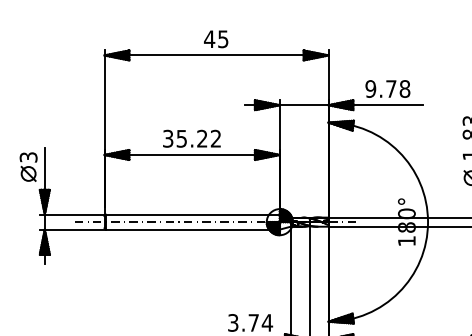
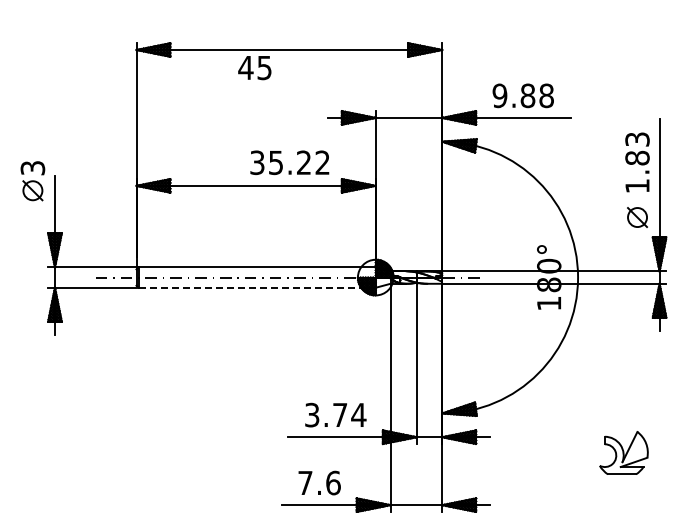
text: (215, 39) -> (254, 68), moved
text: (390, 88) -> (527, 95), 9.78 -> 9.88
text: (191, 138) -> (289, 162), moved
part: (28, 167) -> (32, 181), moved
line: (193, 229) -> (257, 287), solid -> dashed

